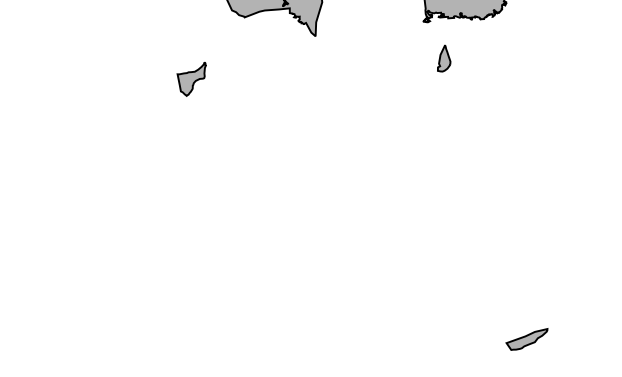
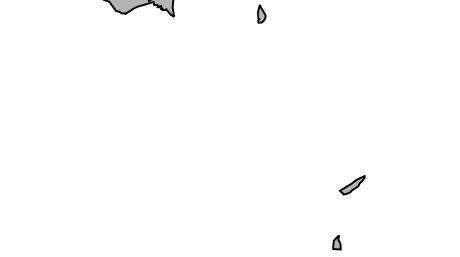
part: (190, 77) -> (98, 60), removed

